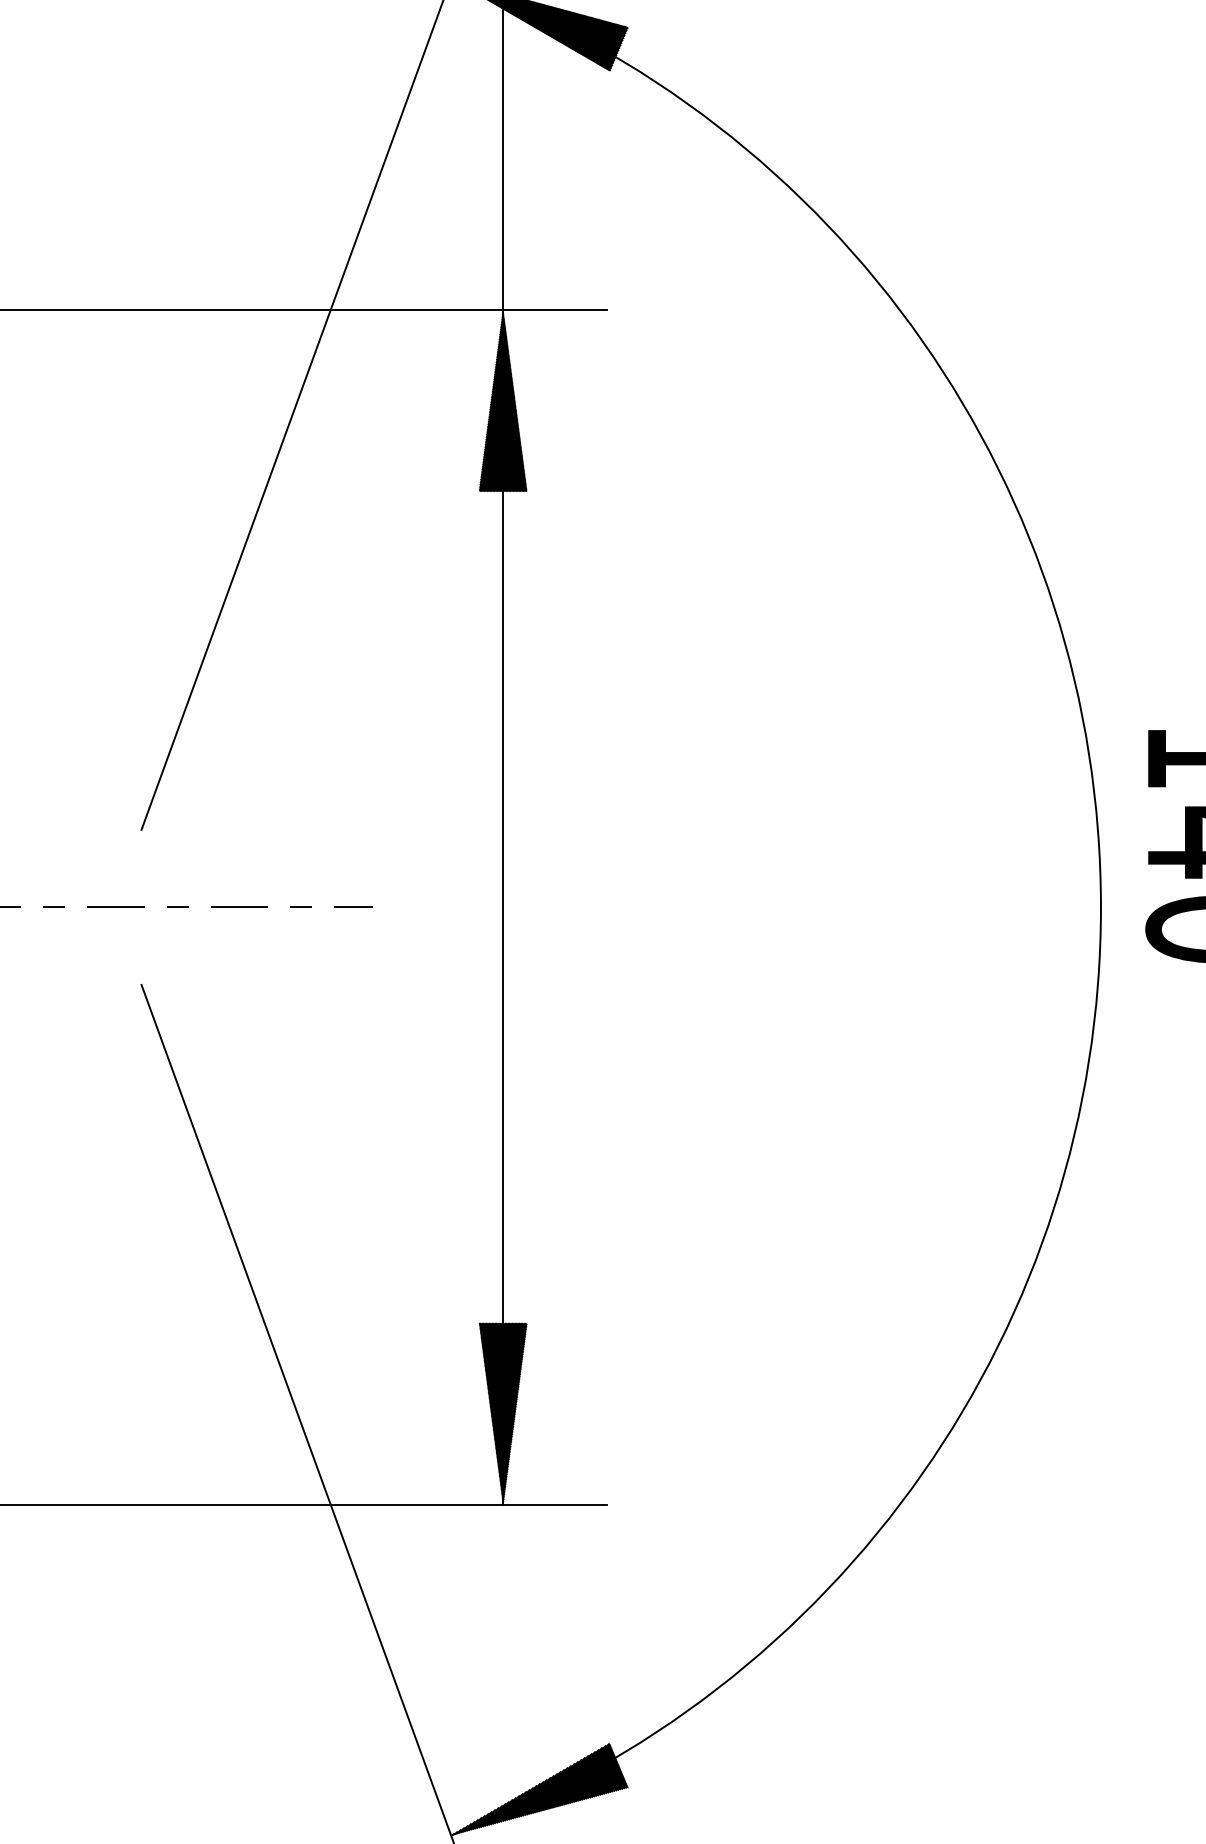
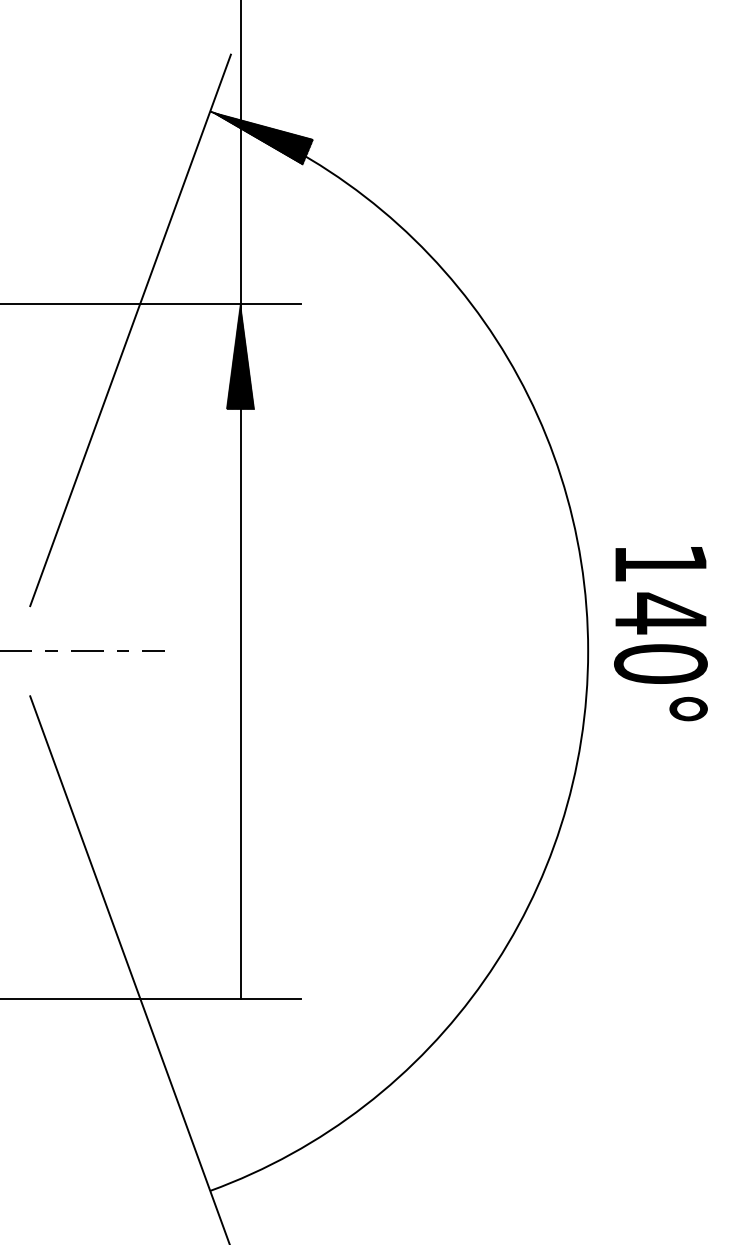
hatch: (503, 1413) -> (240, 945), removed
hatch: (540, 1788) -> (262, 1163), removed

